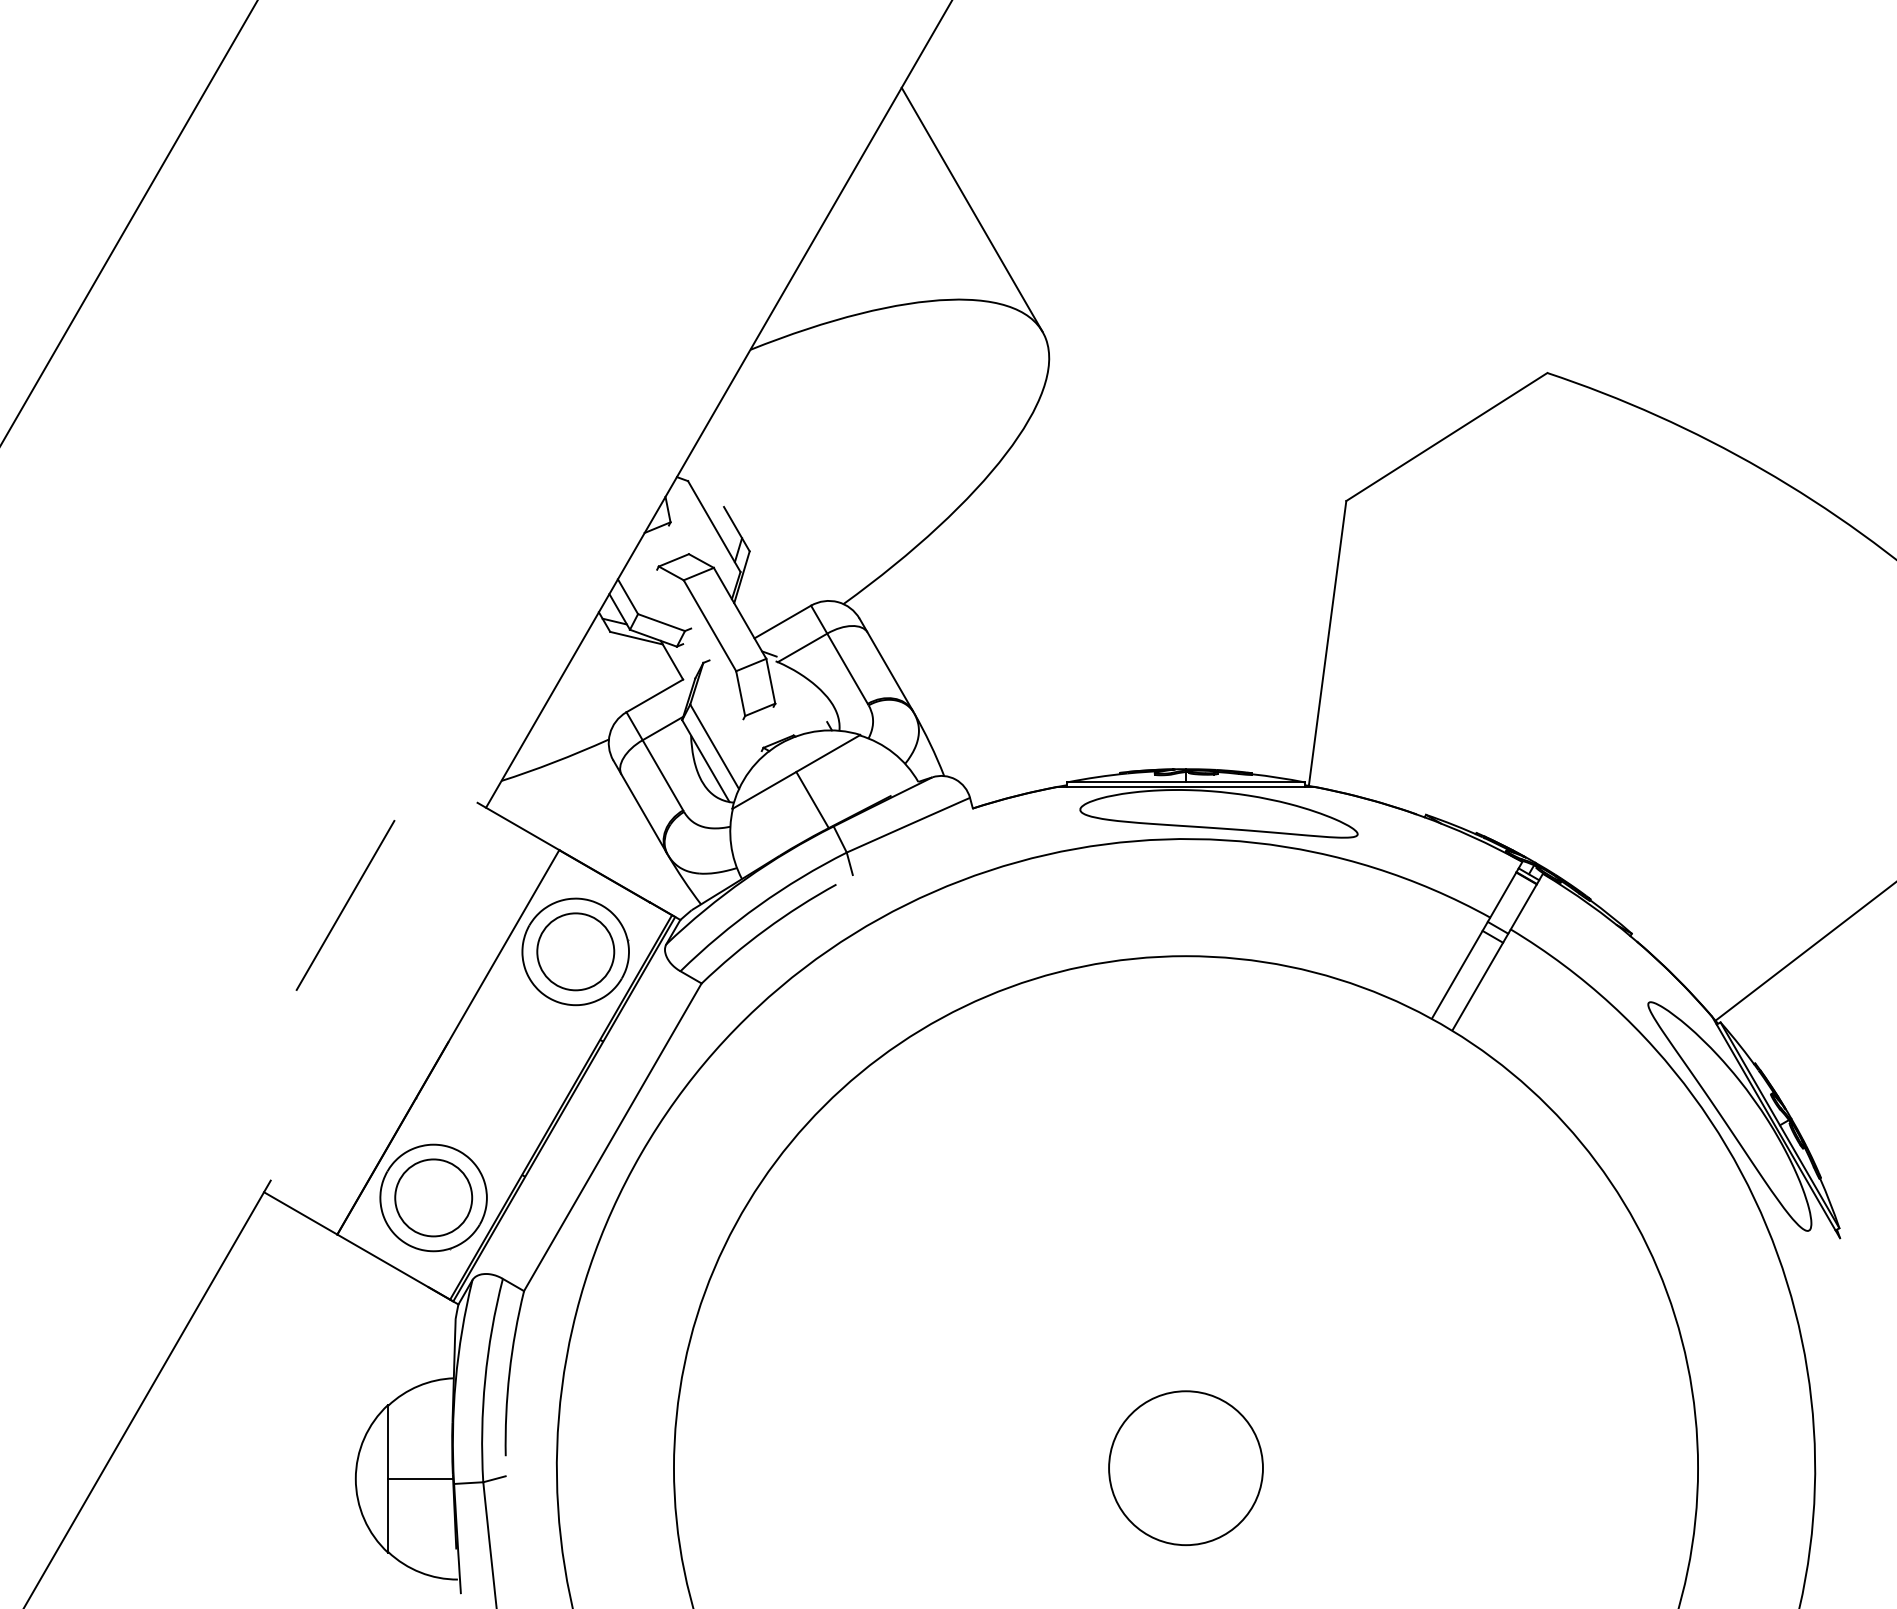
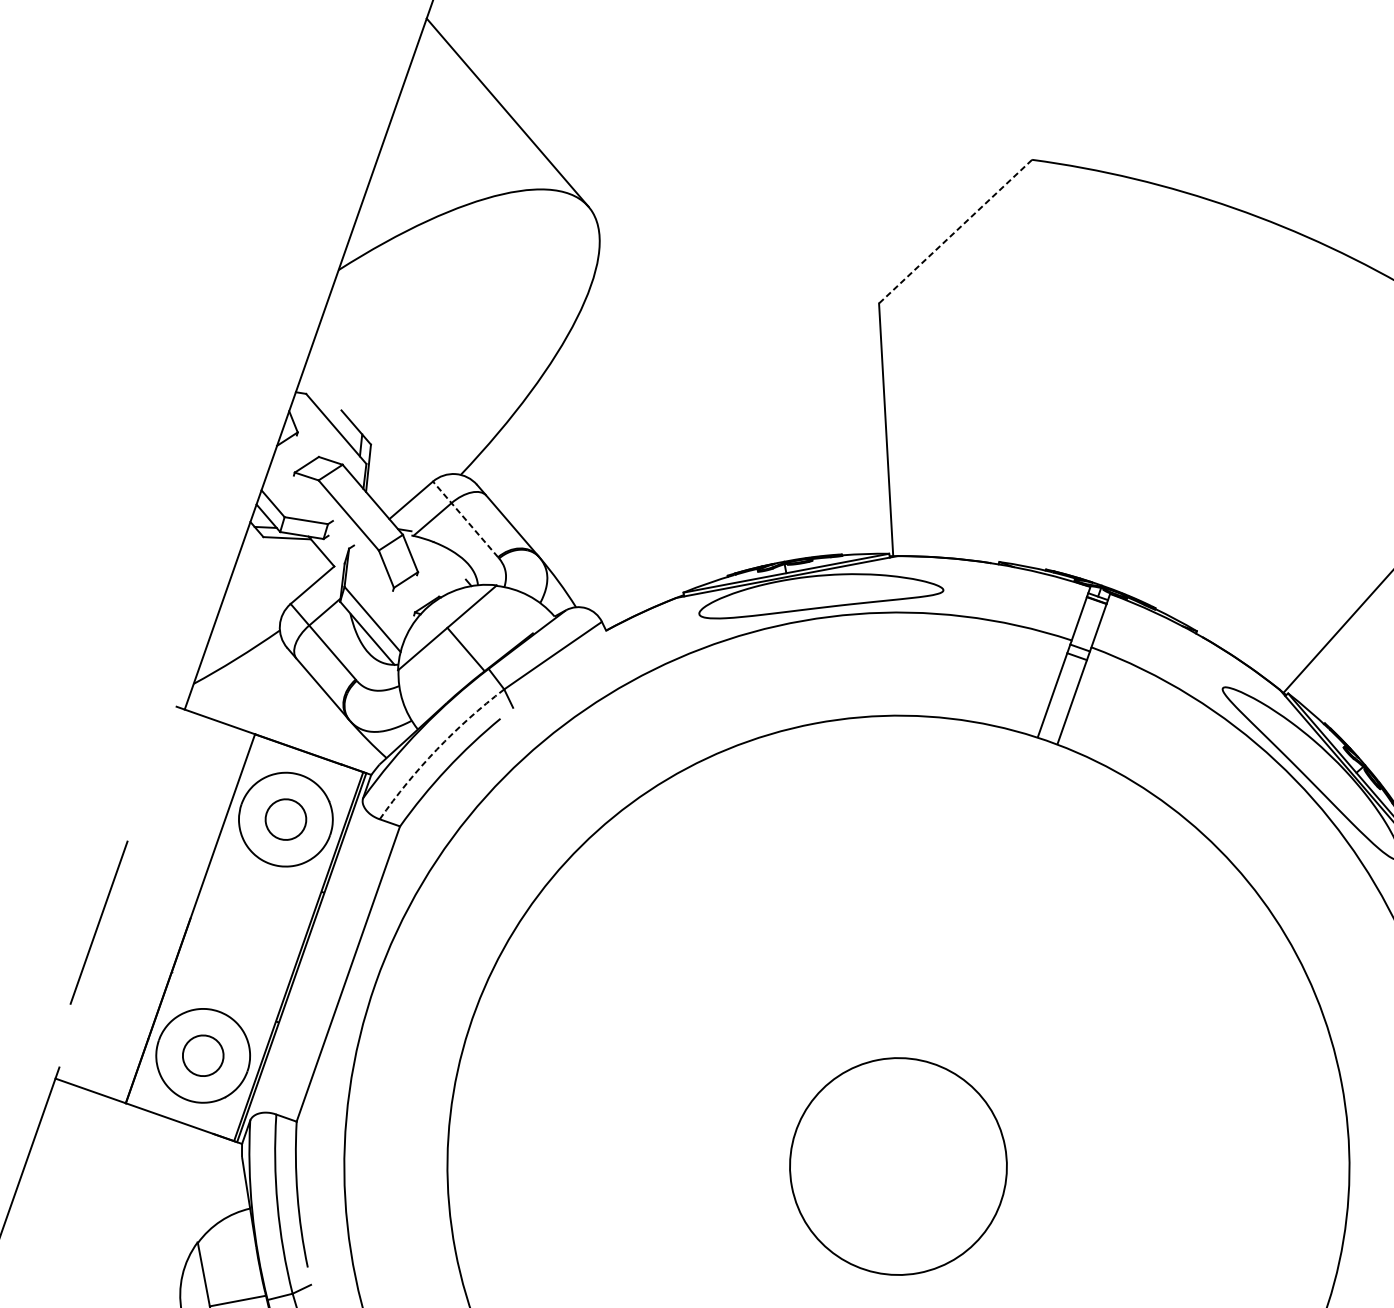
line: (1446, 437) -> (955, 232), solid -> dashed
line: (839, 654) -> (465, 519), solid -> dashed
line: (345, 905) -> (99, 922), moved
arc: (759, 905) -> (437, 749), solid -> dashed
circle: (575, 951) -> (285, 819), size x0.6
circle: (433, 1197) -> (203, 1055), size x0.6
circle: (1185, 1468) -> (898, 1167), size x1.6

